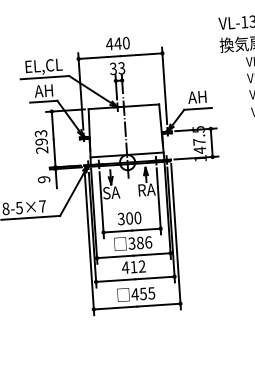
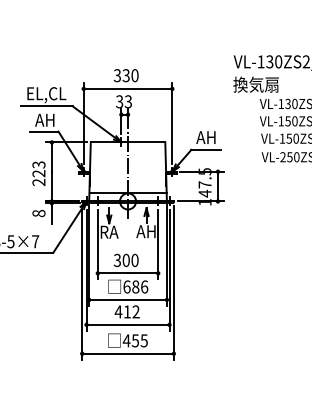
text: (113, 43) -> (121, 75), 440 -> 330
text: (42, 141) -> (39, 173), 293 -> 223
text: (43, 179) -> (38, 213), 9 -> 8
text: (146, 189) -> (145, 231), RA -> AH
text: (111, 192) -> (109, 231), SA -> RA
text: (131, 243) -> (126, 286), 386 -> 686

